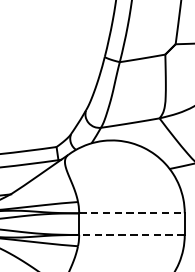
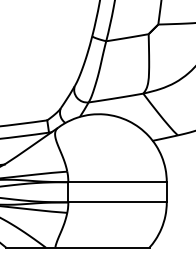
line: (132, 213) -> (118, 182), dashed -> solid
line: (131, 235) -> (117, 202), dashed -> solid

